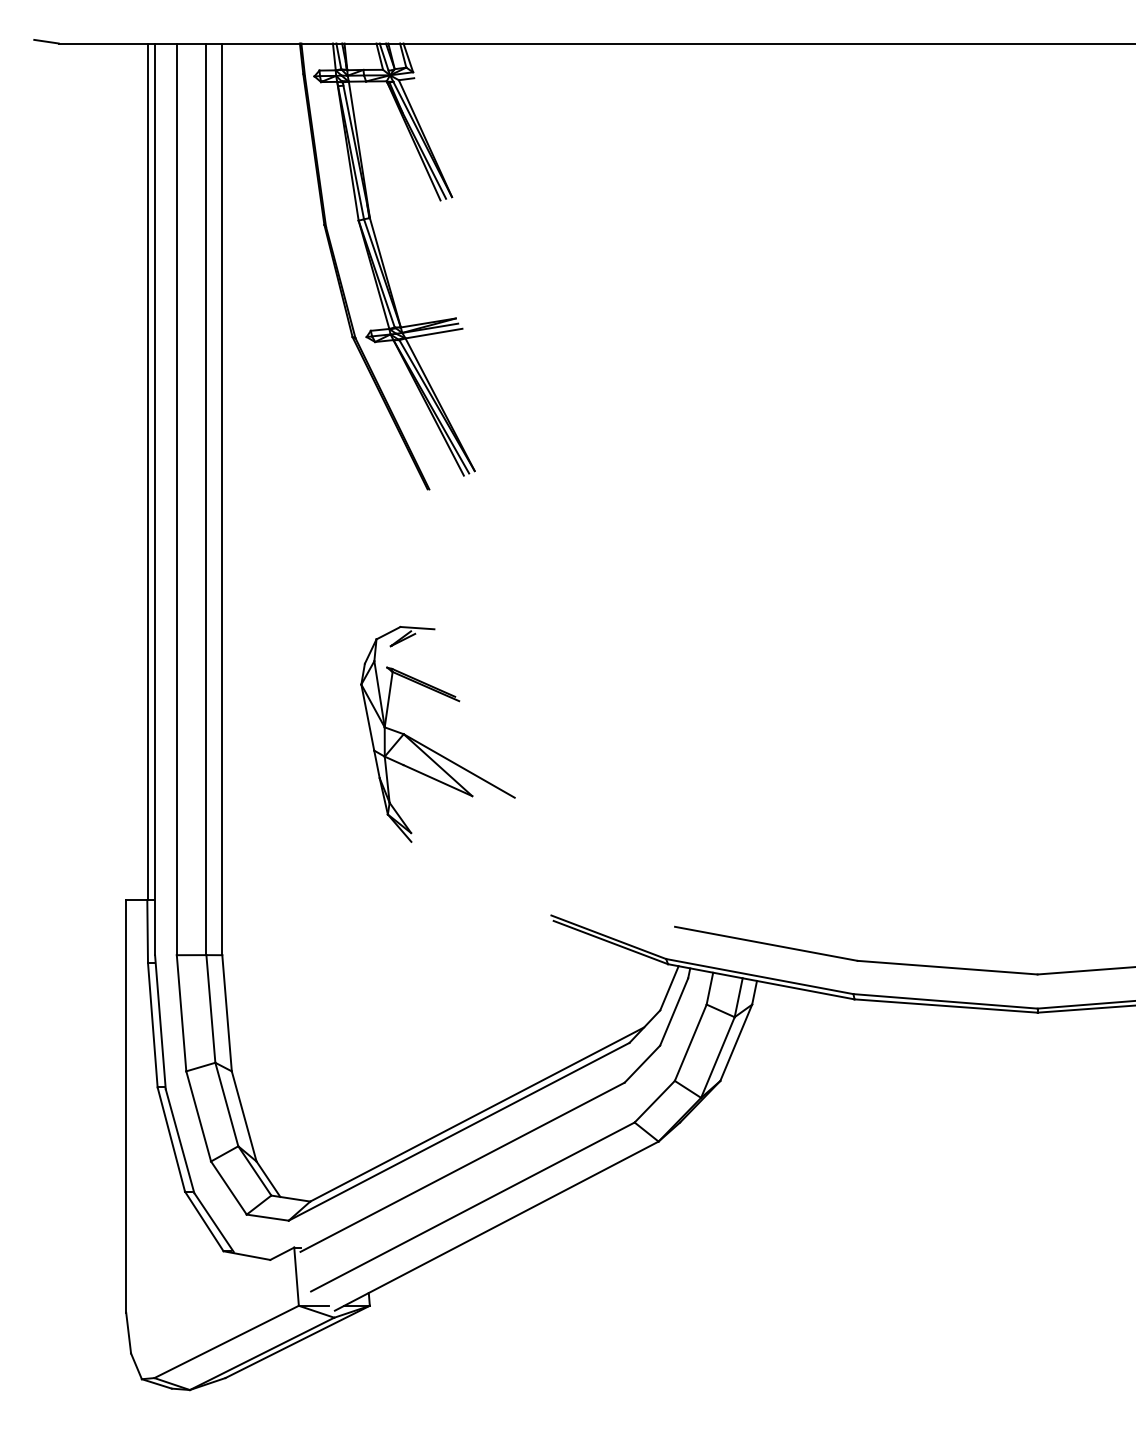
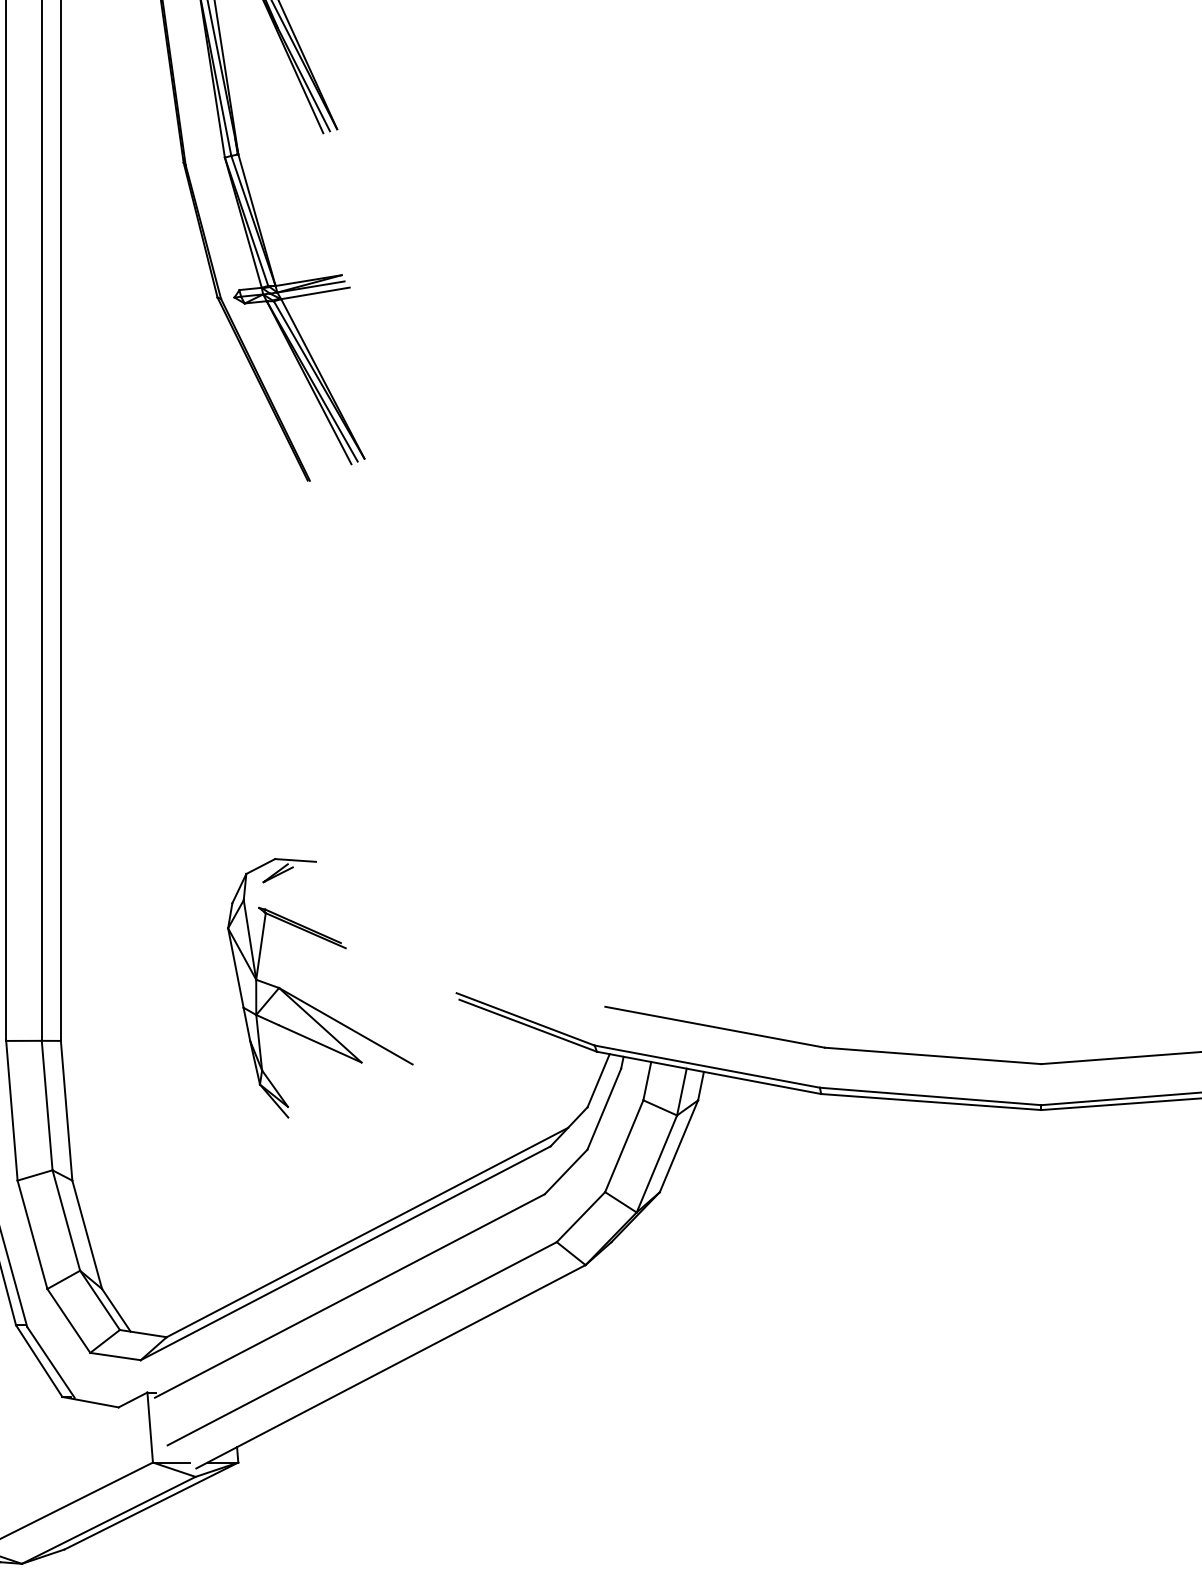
part: (429, 747) -> (310, 1004), moved

